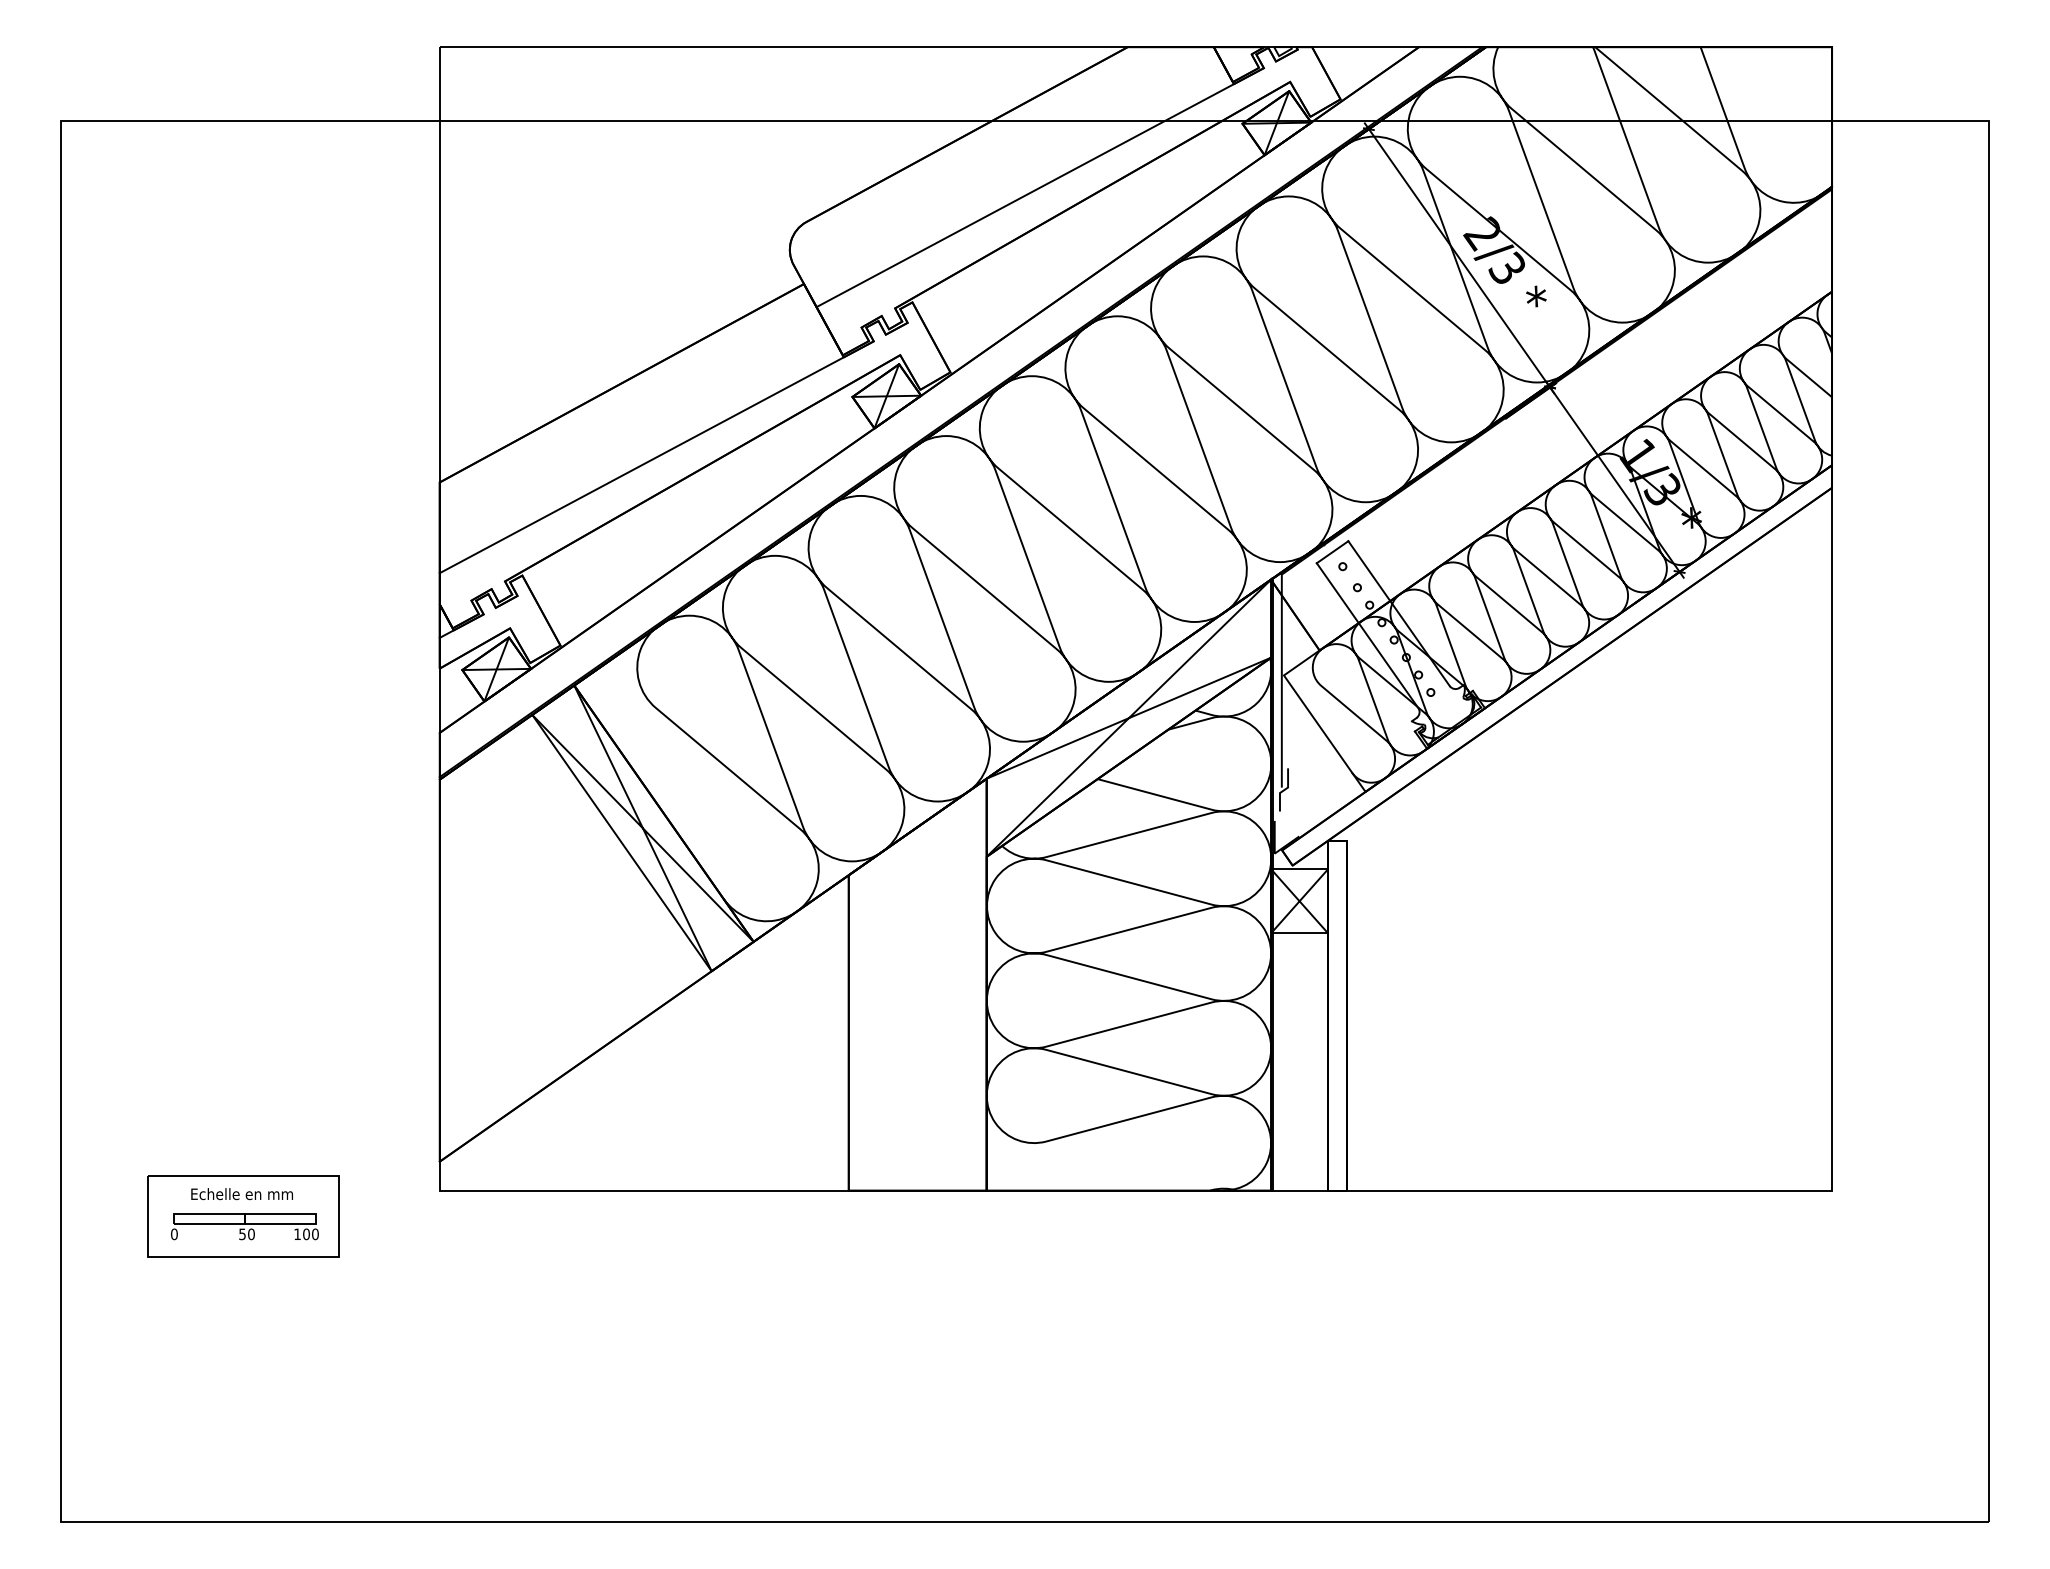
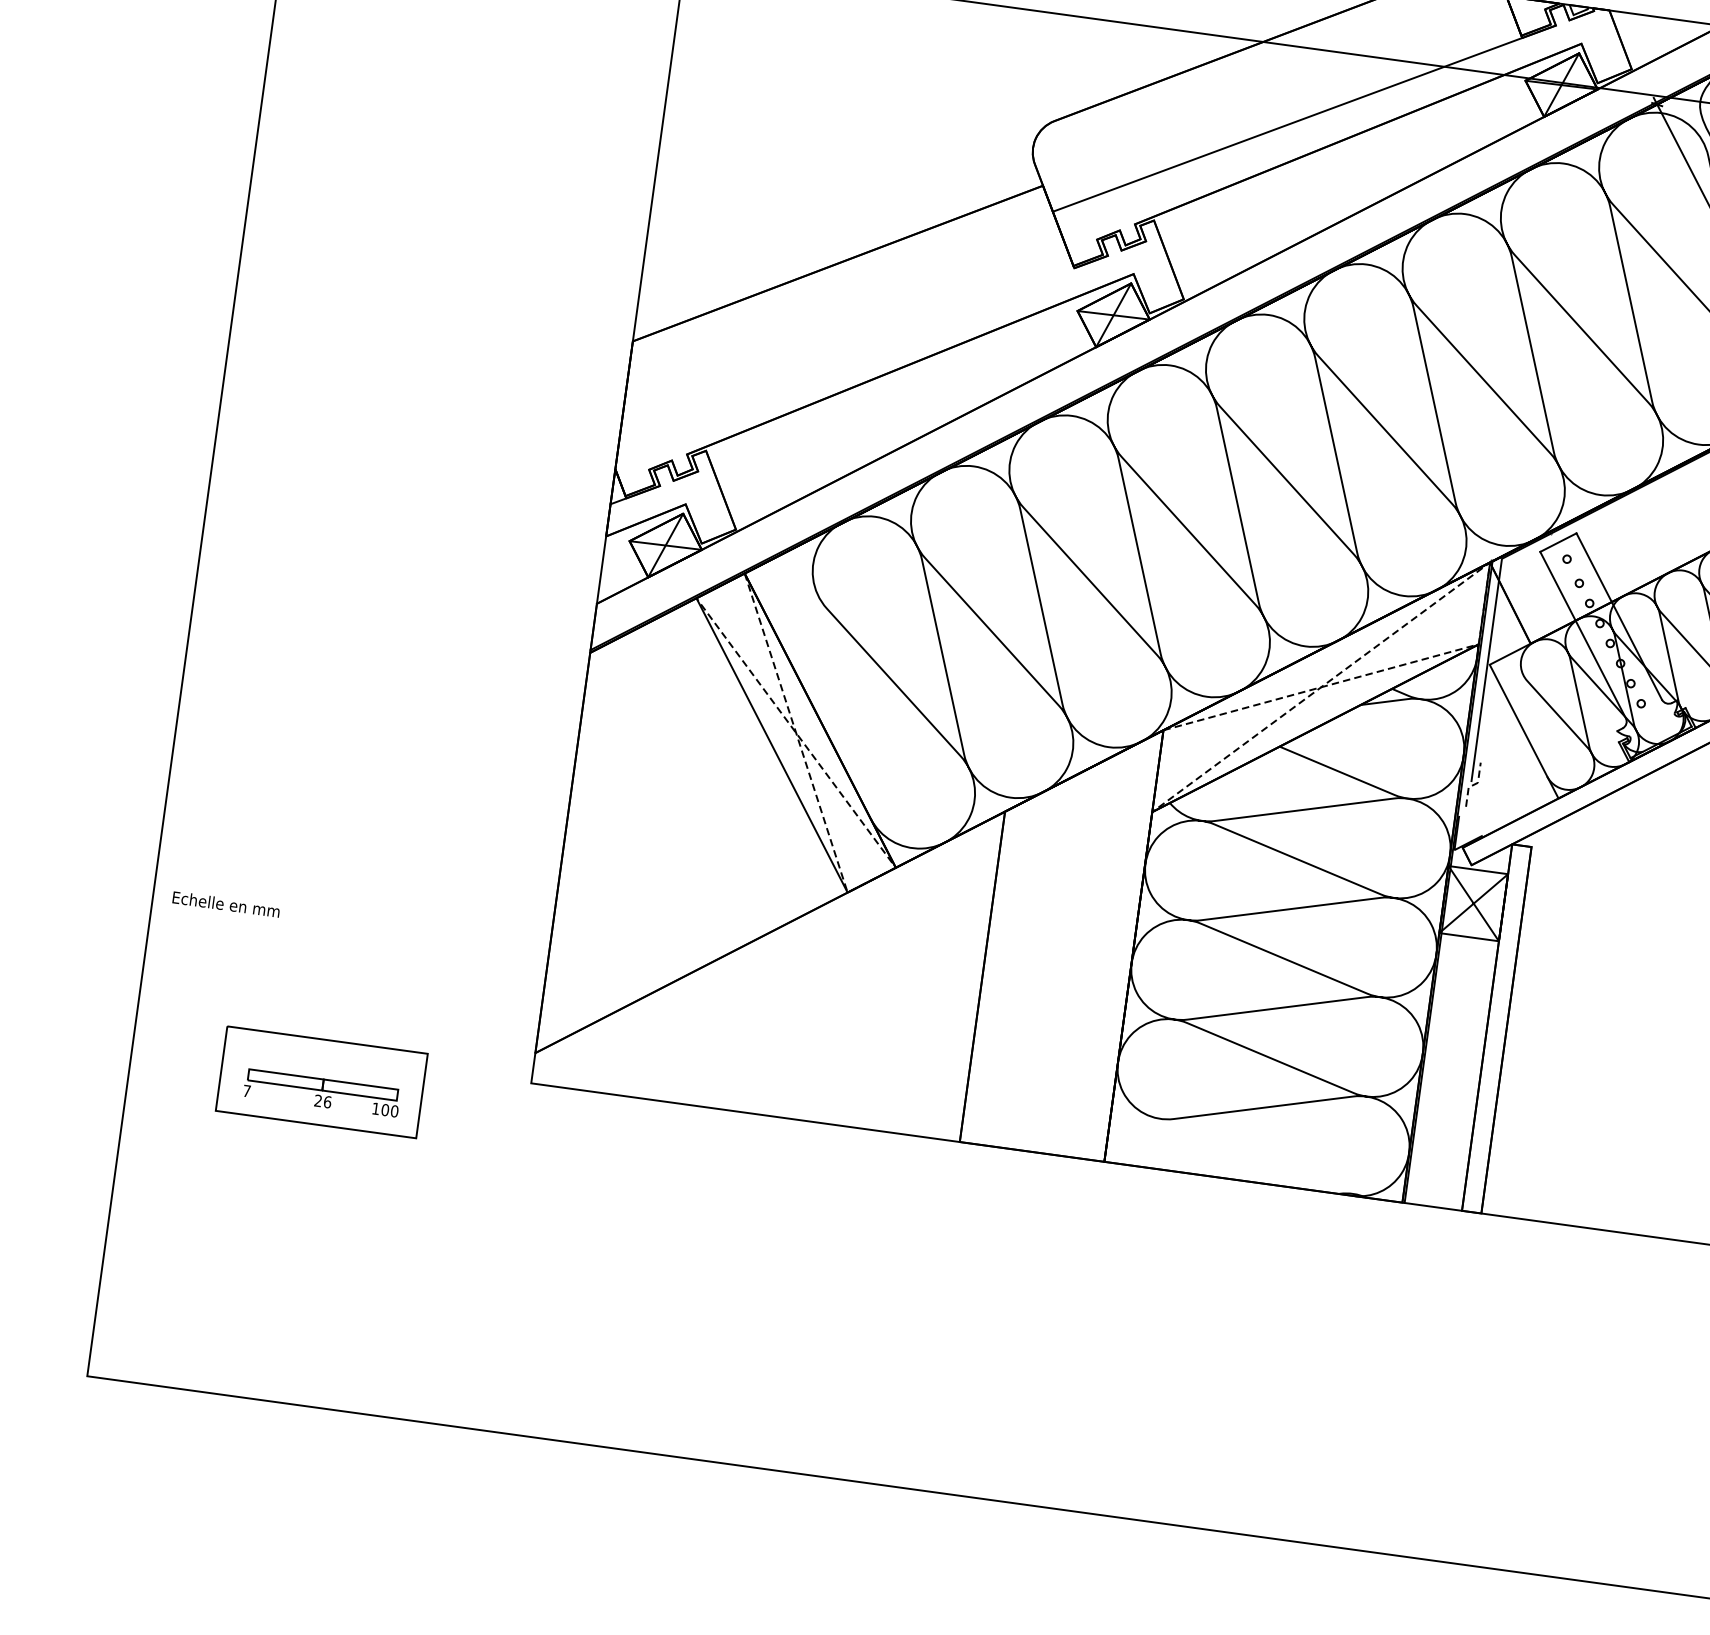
line: (641, 465) -> (846, 352), removed
line: (1268, 582) -> (1486, 565), solid -> dashed
line: (1284, 789) -> (1473, 784), solid -> dashed
line: (732, 956) -> (871, 880), solid -> dashed
text: (241, 1194) -> (225, 904), moved
text: (174, 1234) -> (247, 1091), 0 -> 7
text: (246, 1234) -> (322, 1101), 50 -> 26

